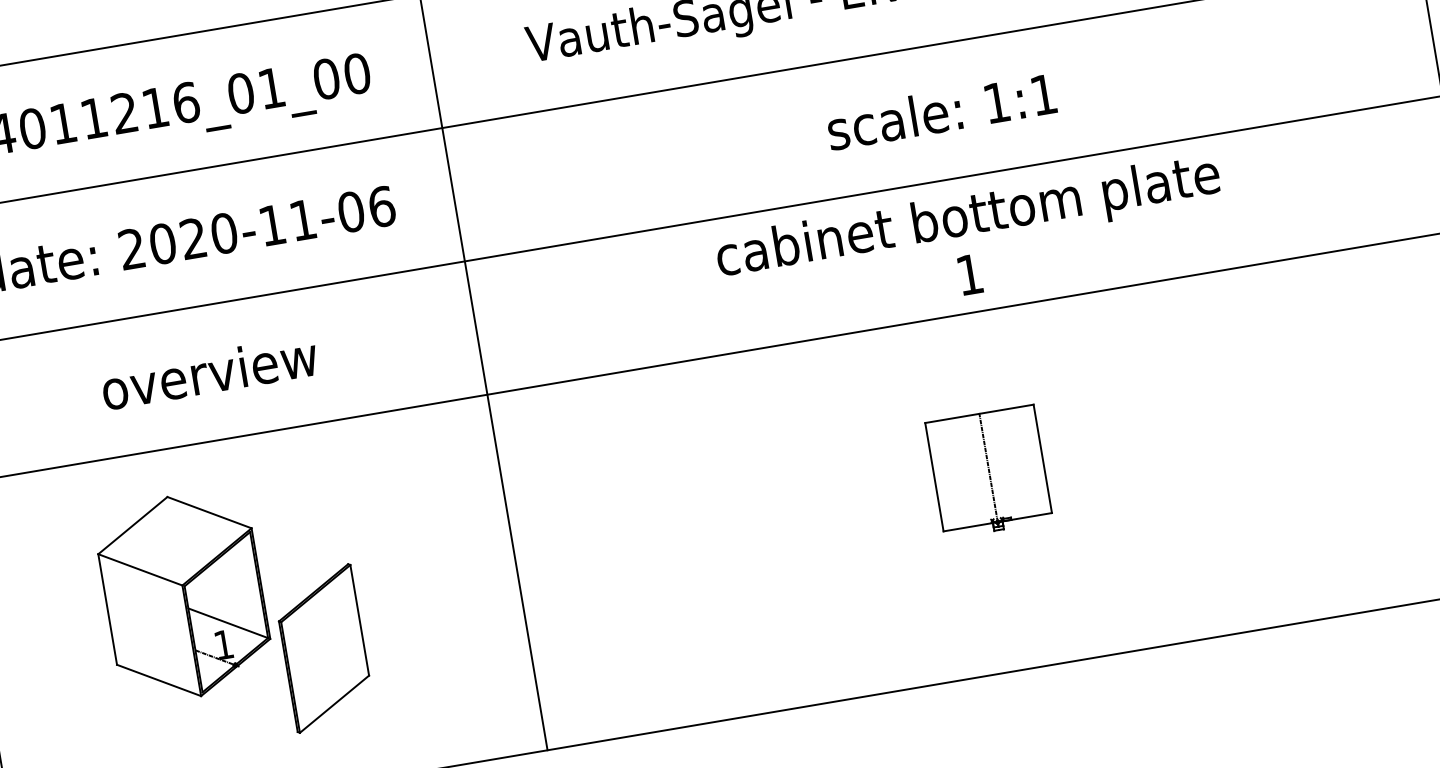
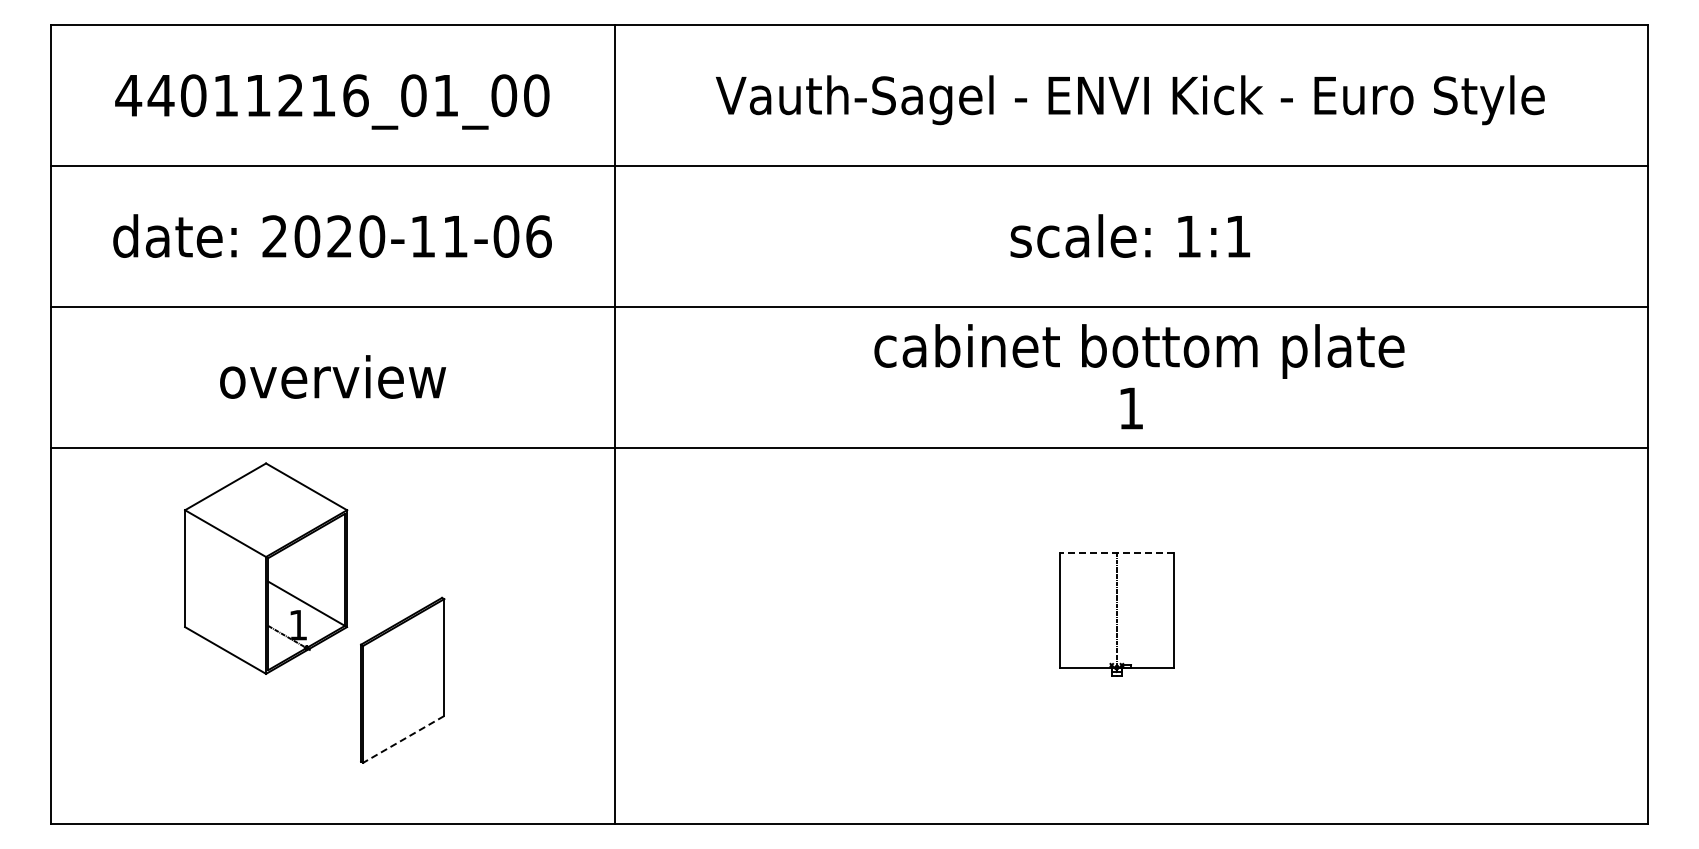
line: (979, 414) -> (1116, 553), solid -> dashed
part: (184, 596) -> (266, 568), moved
line: (334, 704) -> (403, 739), solid -> dashed

